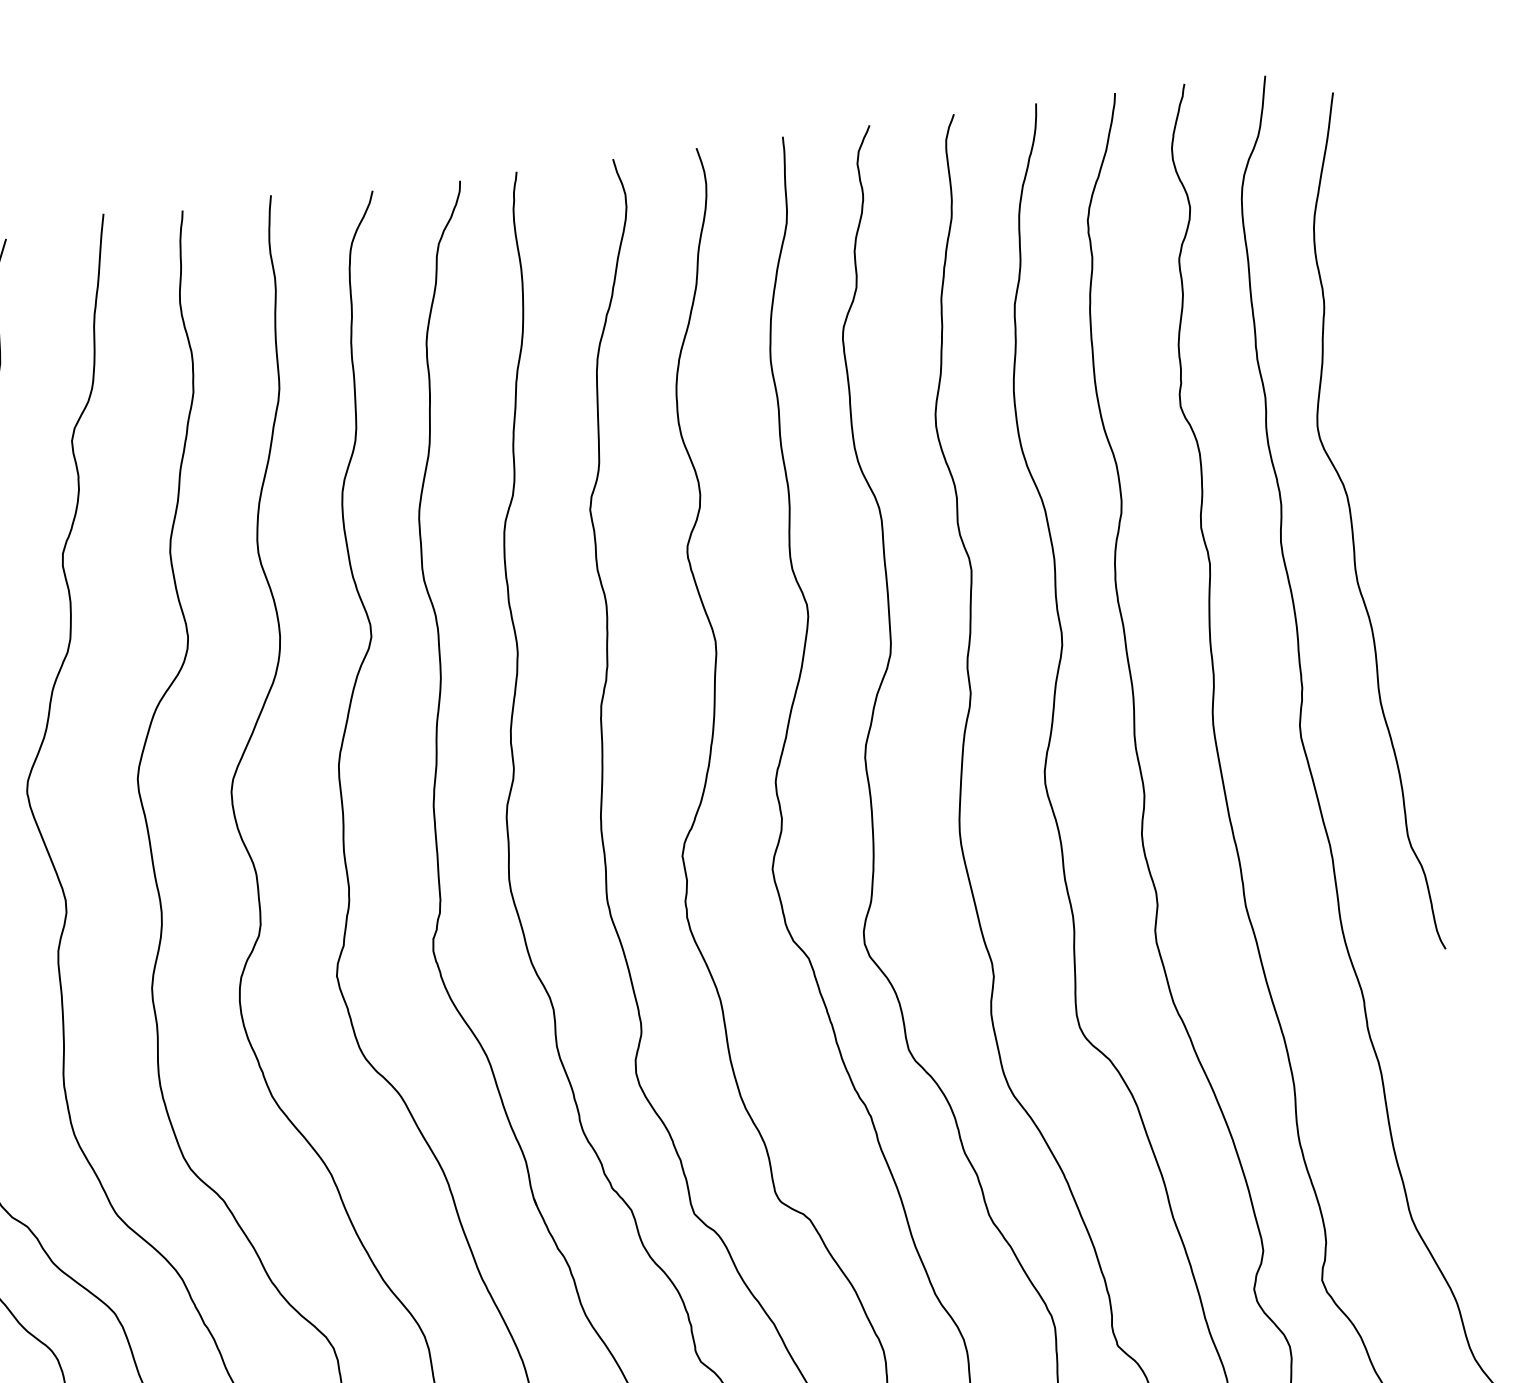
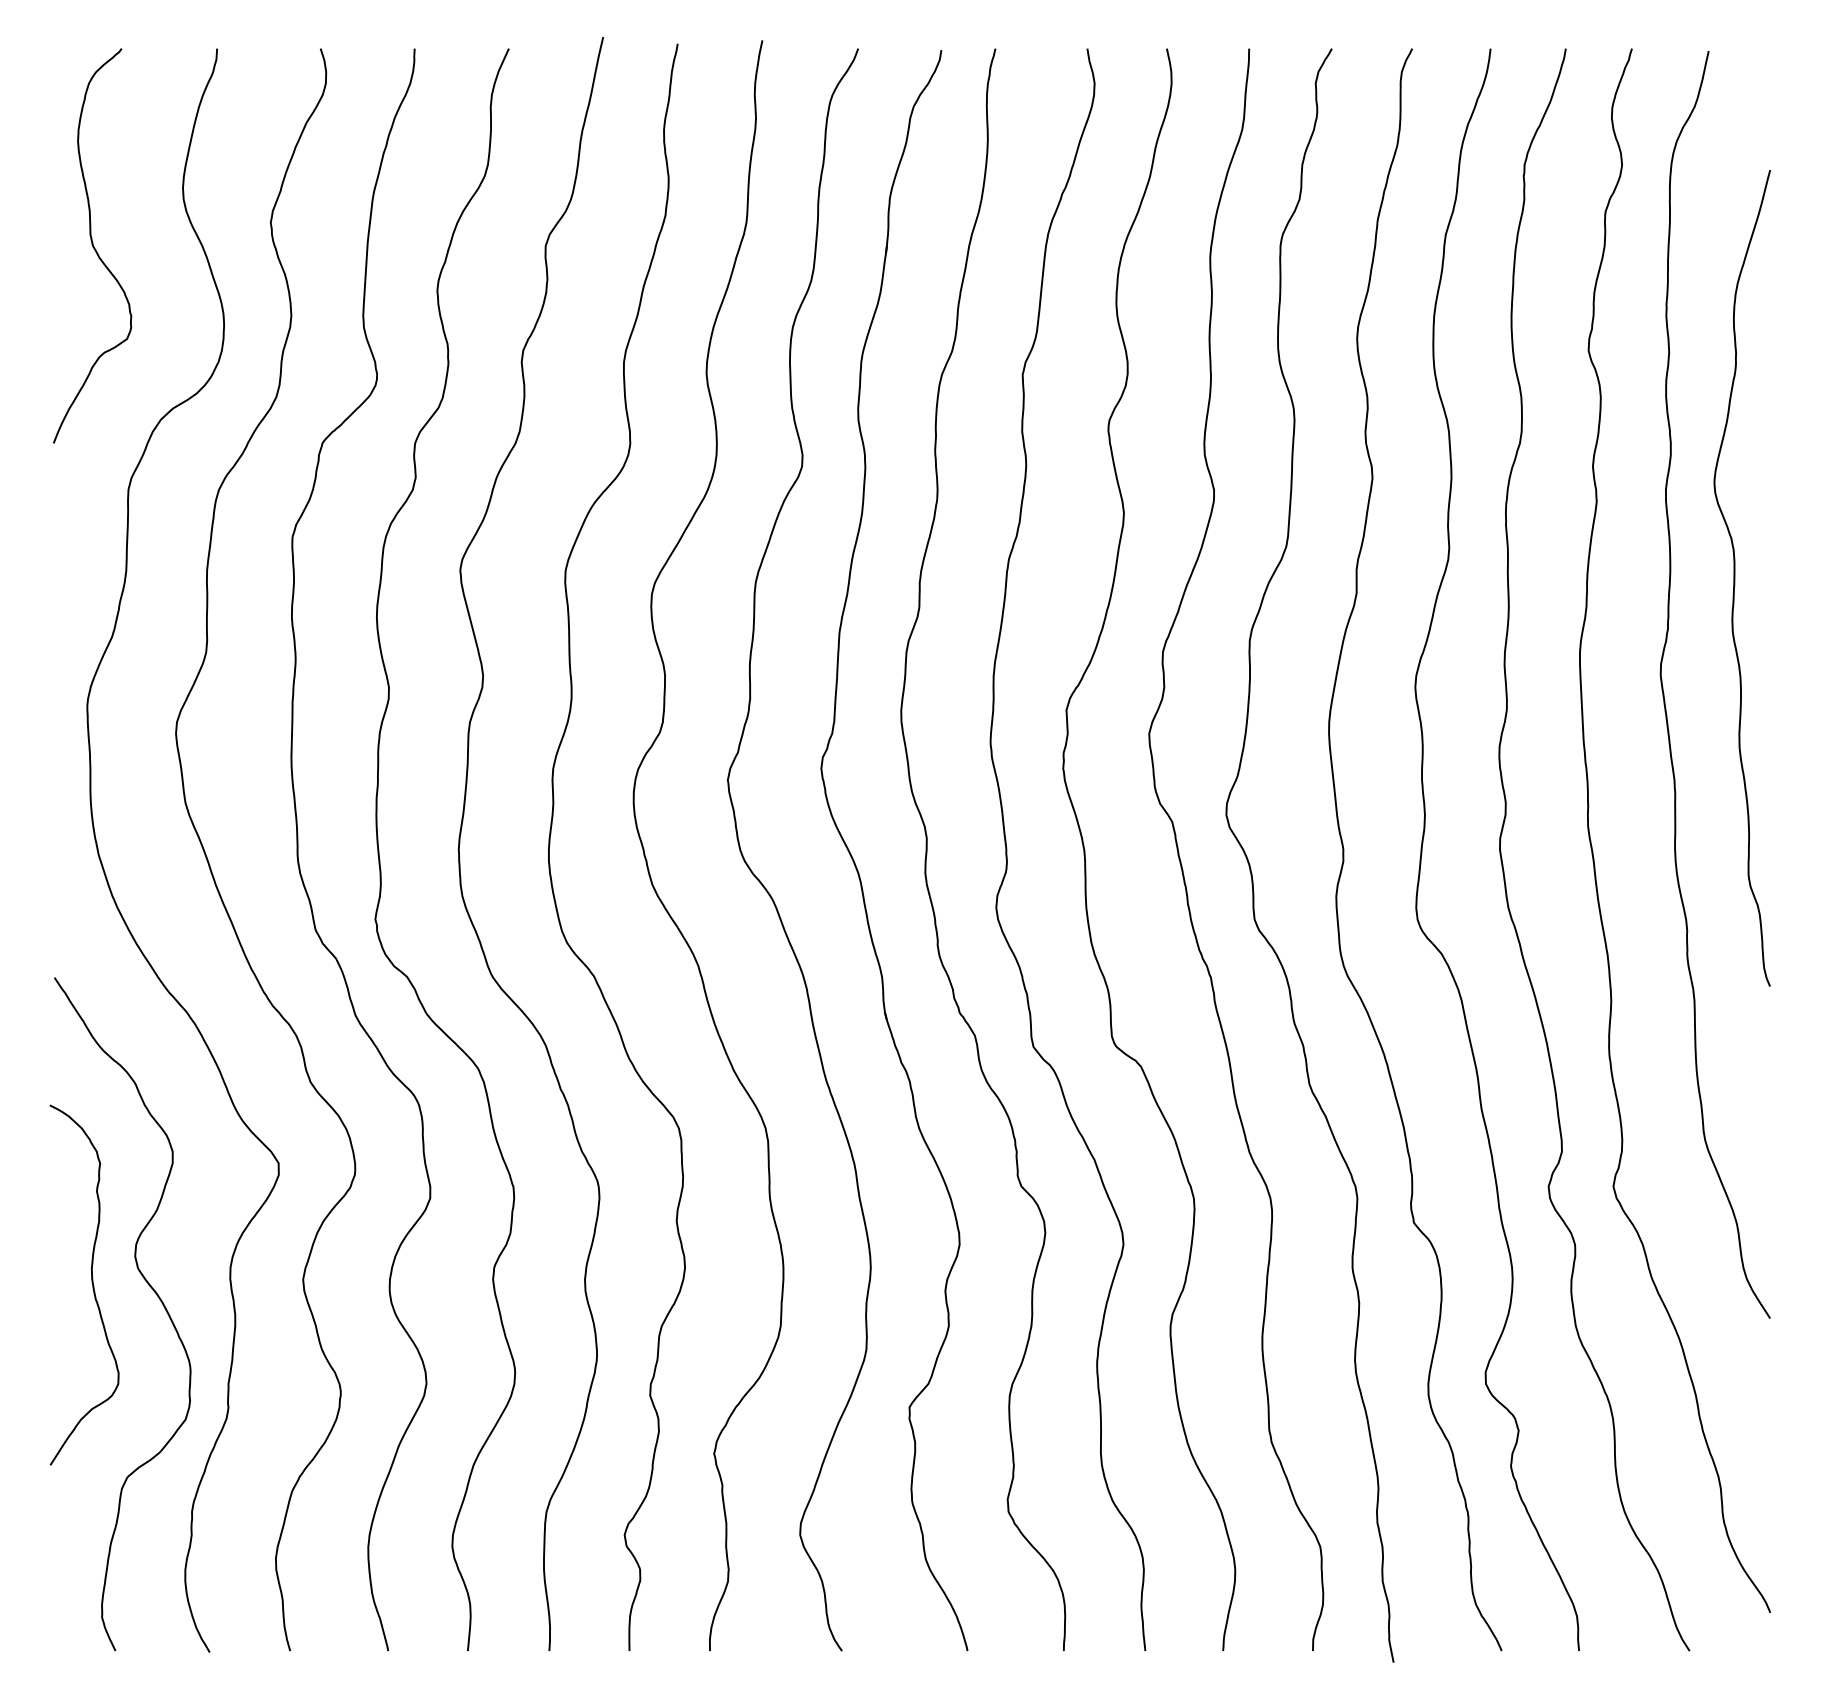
curve: (1353, 525) -> (1735, 578), moved

